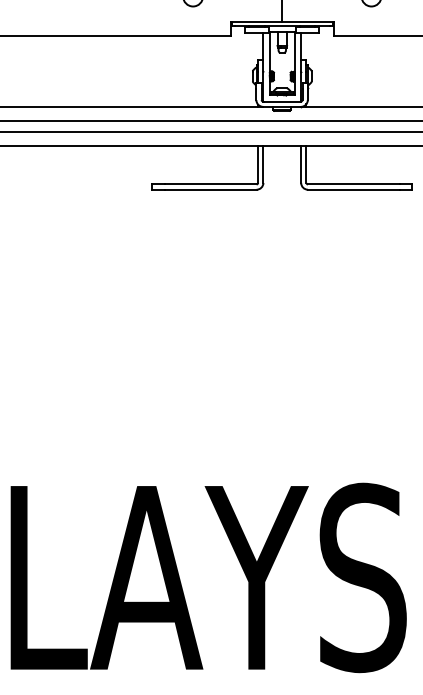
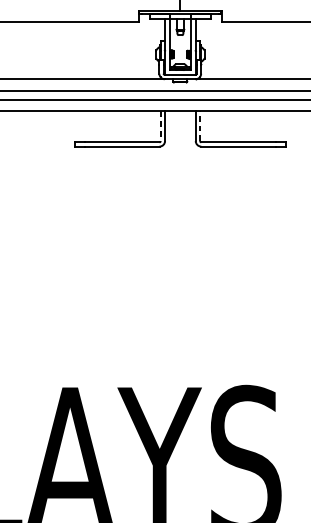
line: (306, 164) -> (200, 126), solid -> dashed
line: (258, 165) -> (161, 126), solid -> dashed

